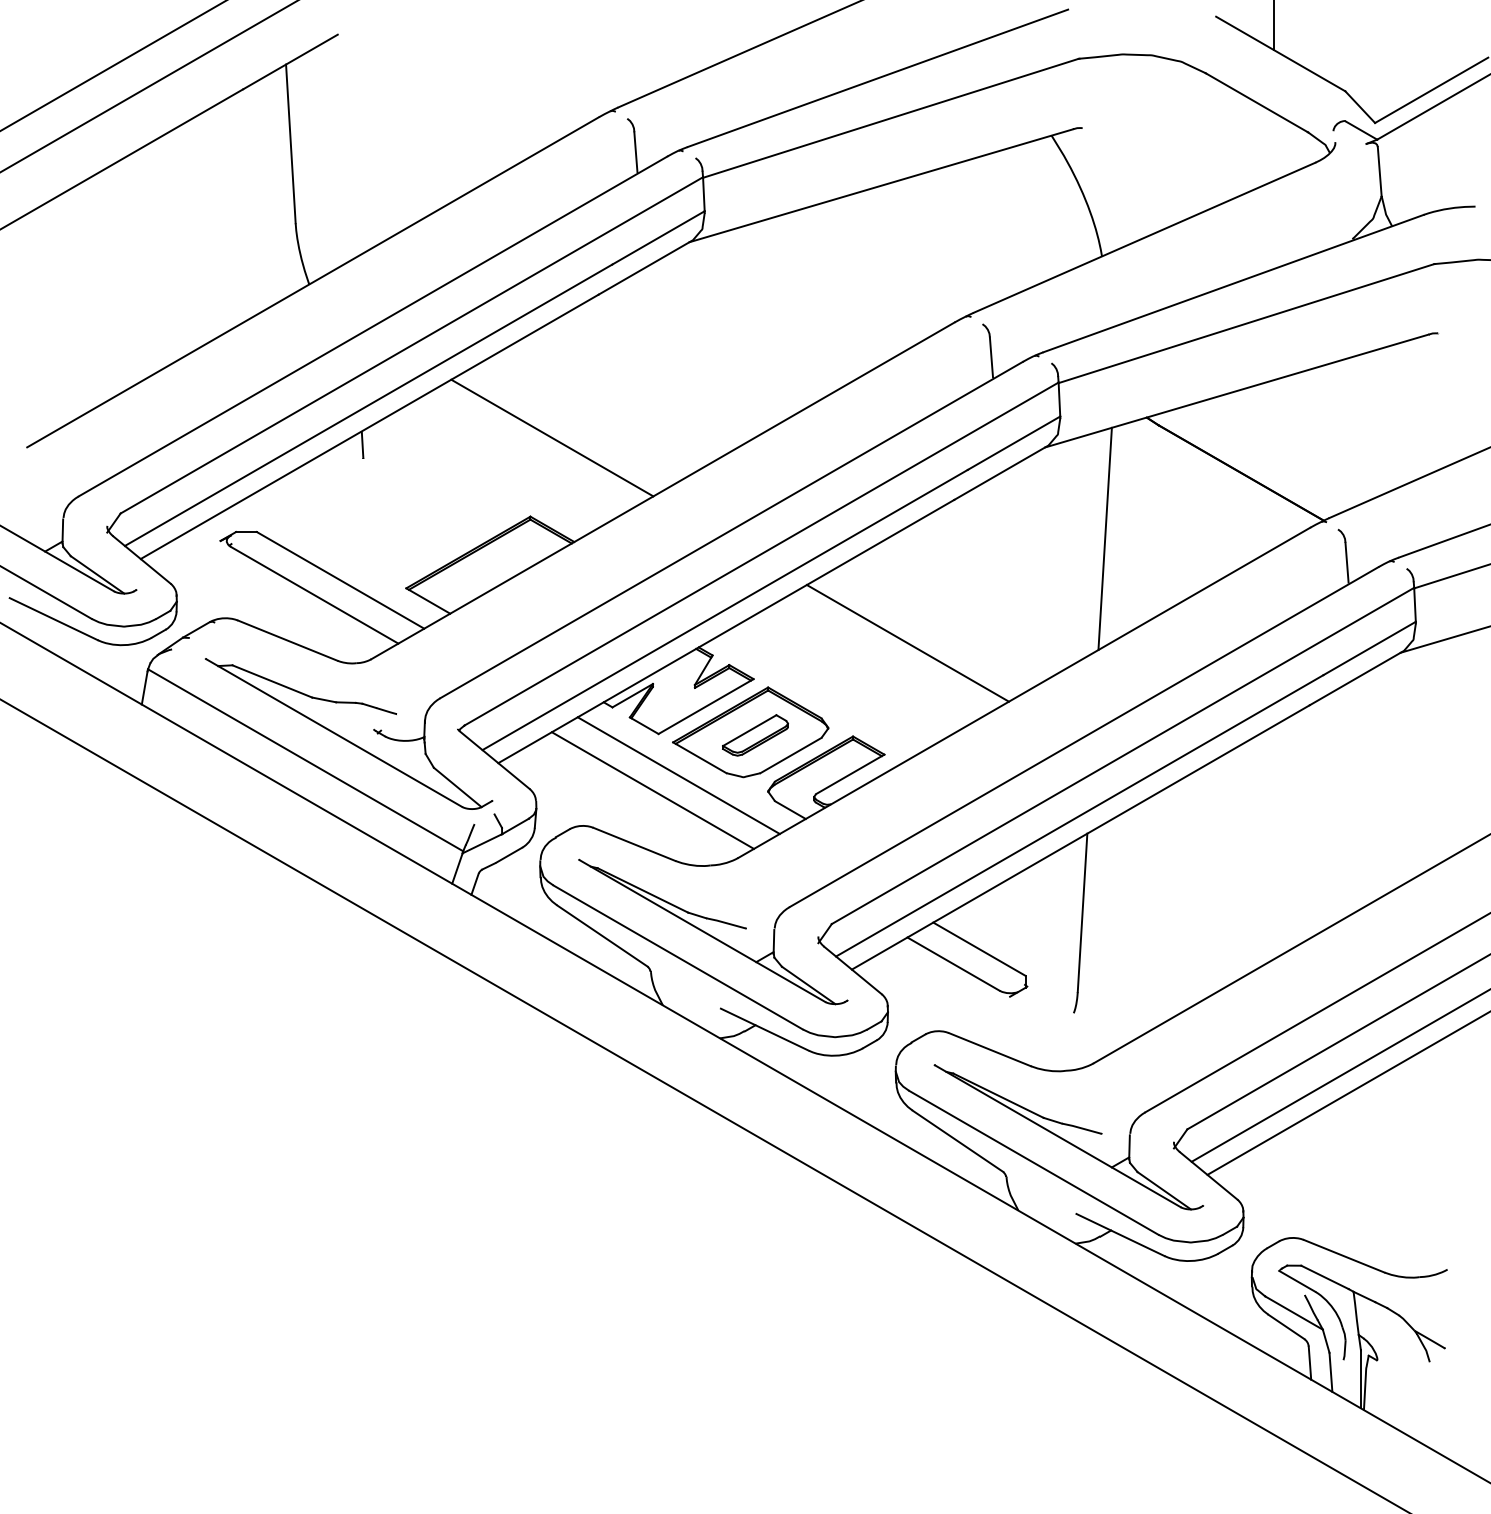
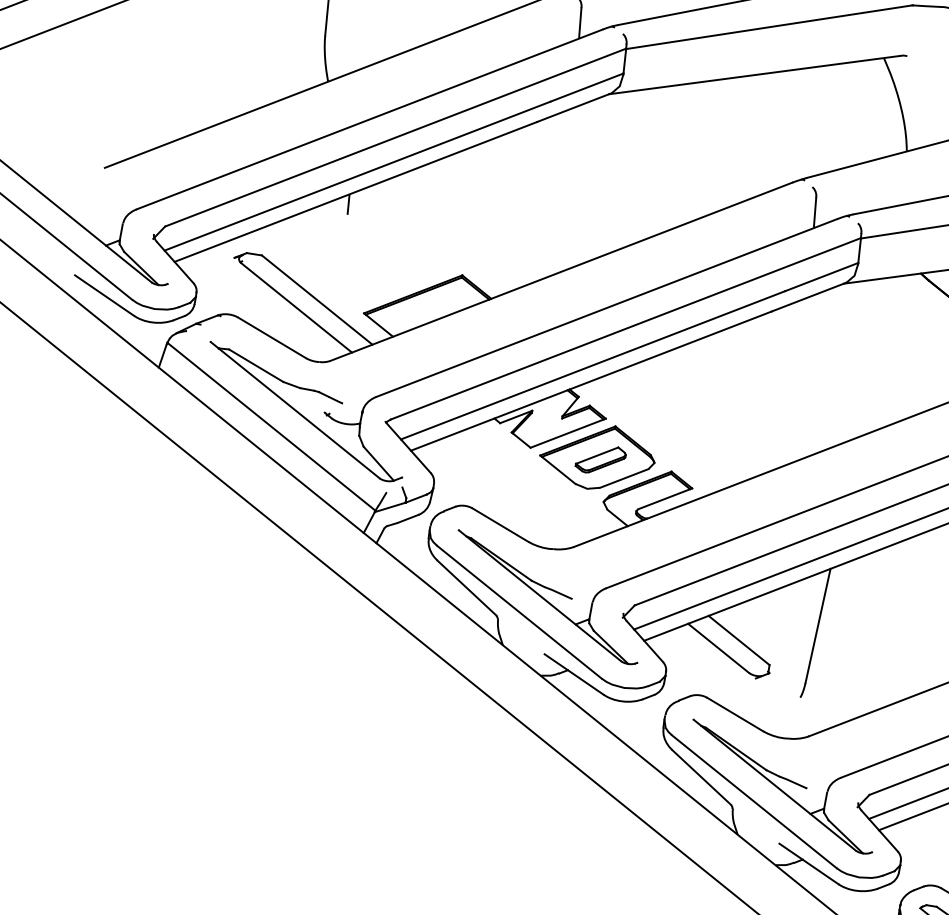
line: (552, 437) -> (487, 220), removed
line: (1104, 538) -> (876, 356), removed
line: (907, 643) -> (721, 410), removed
line: (678, 775) -> (540, 480), removed
line: (652, 790) -> (519, 488), removed

